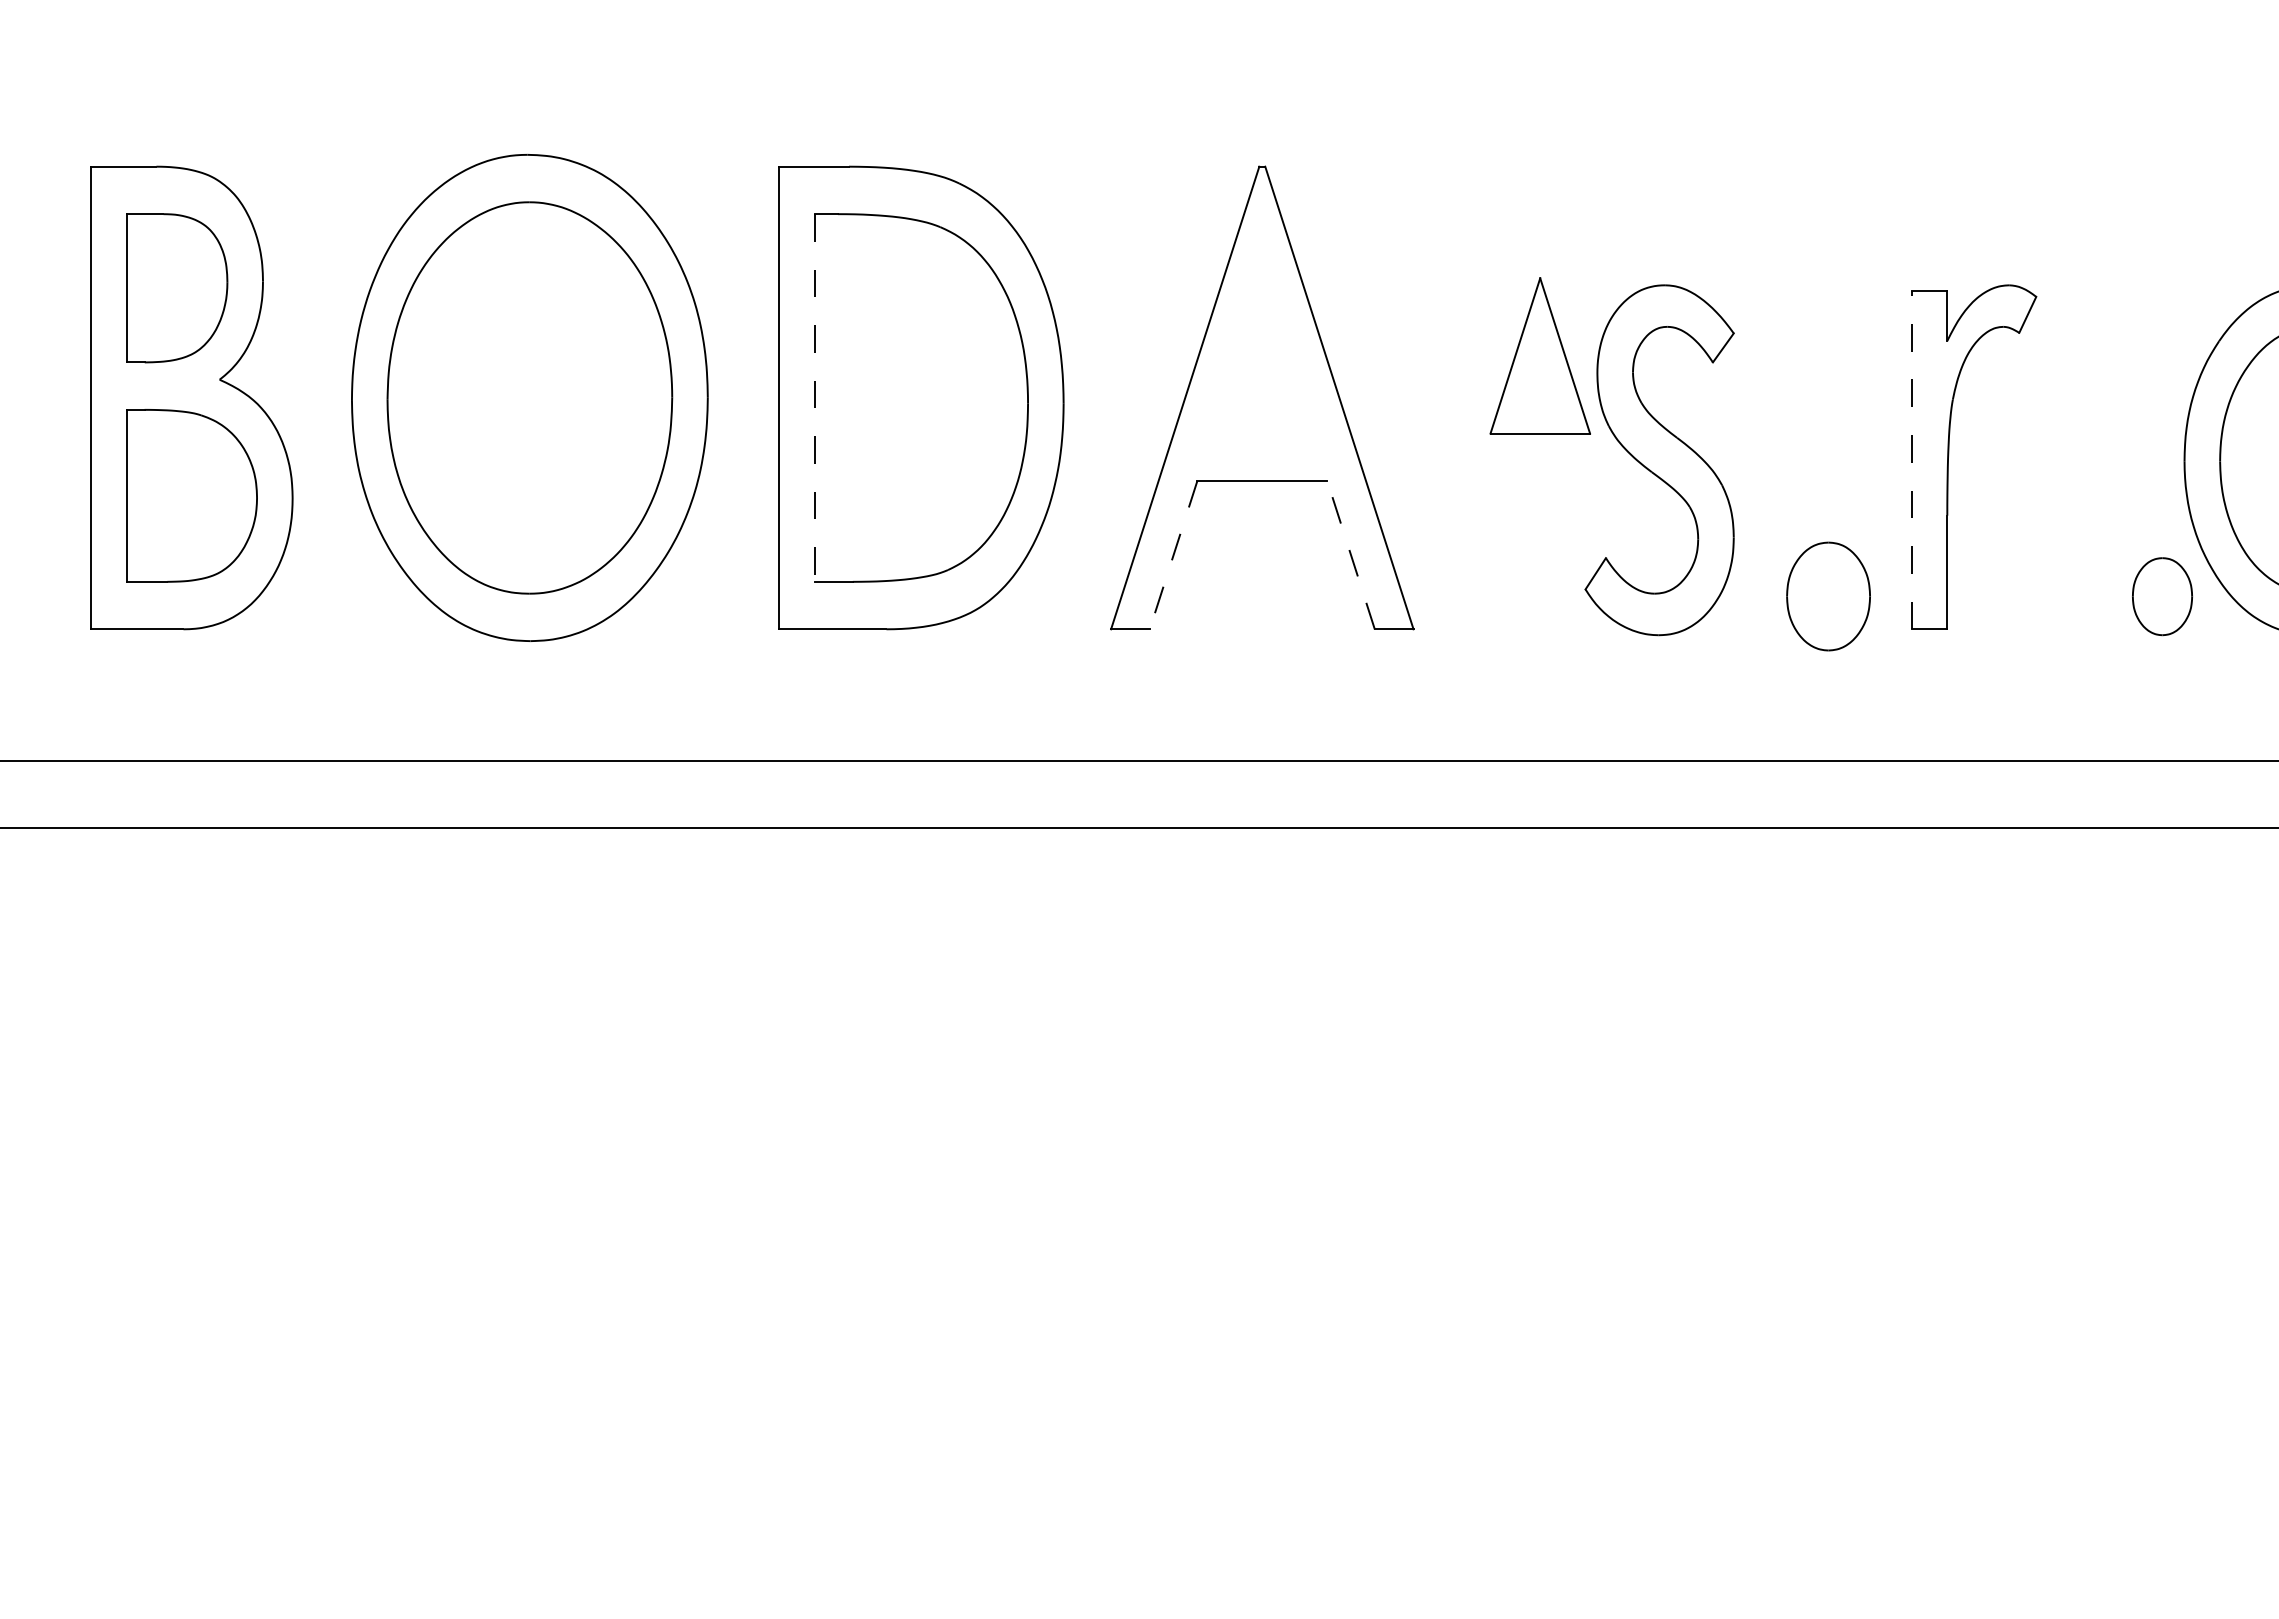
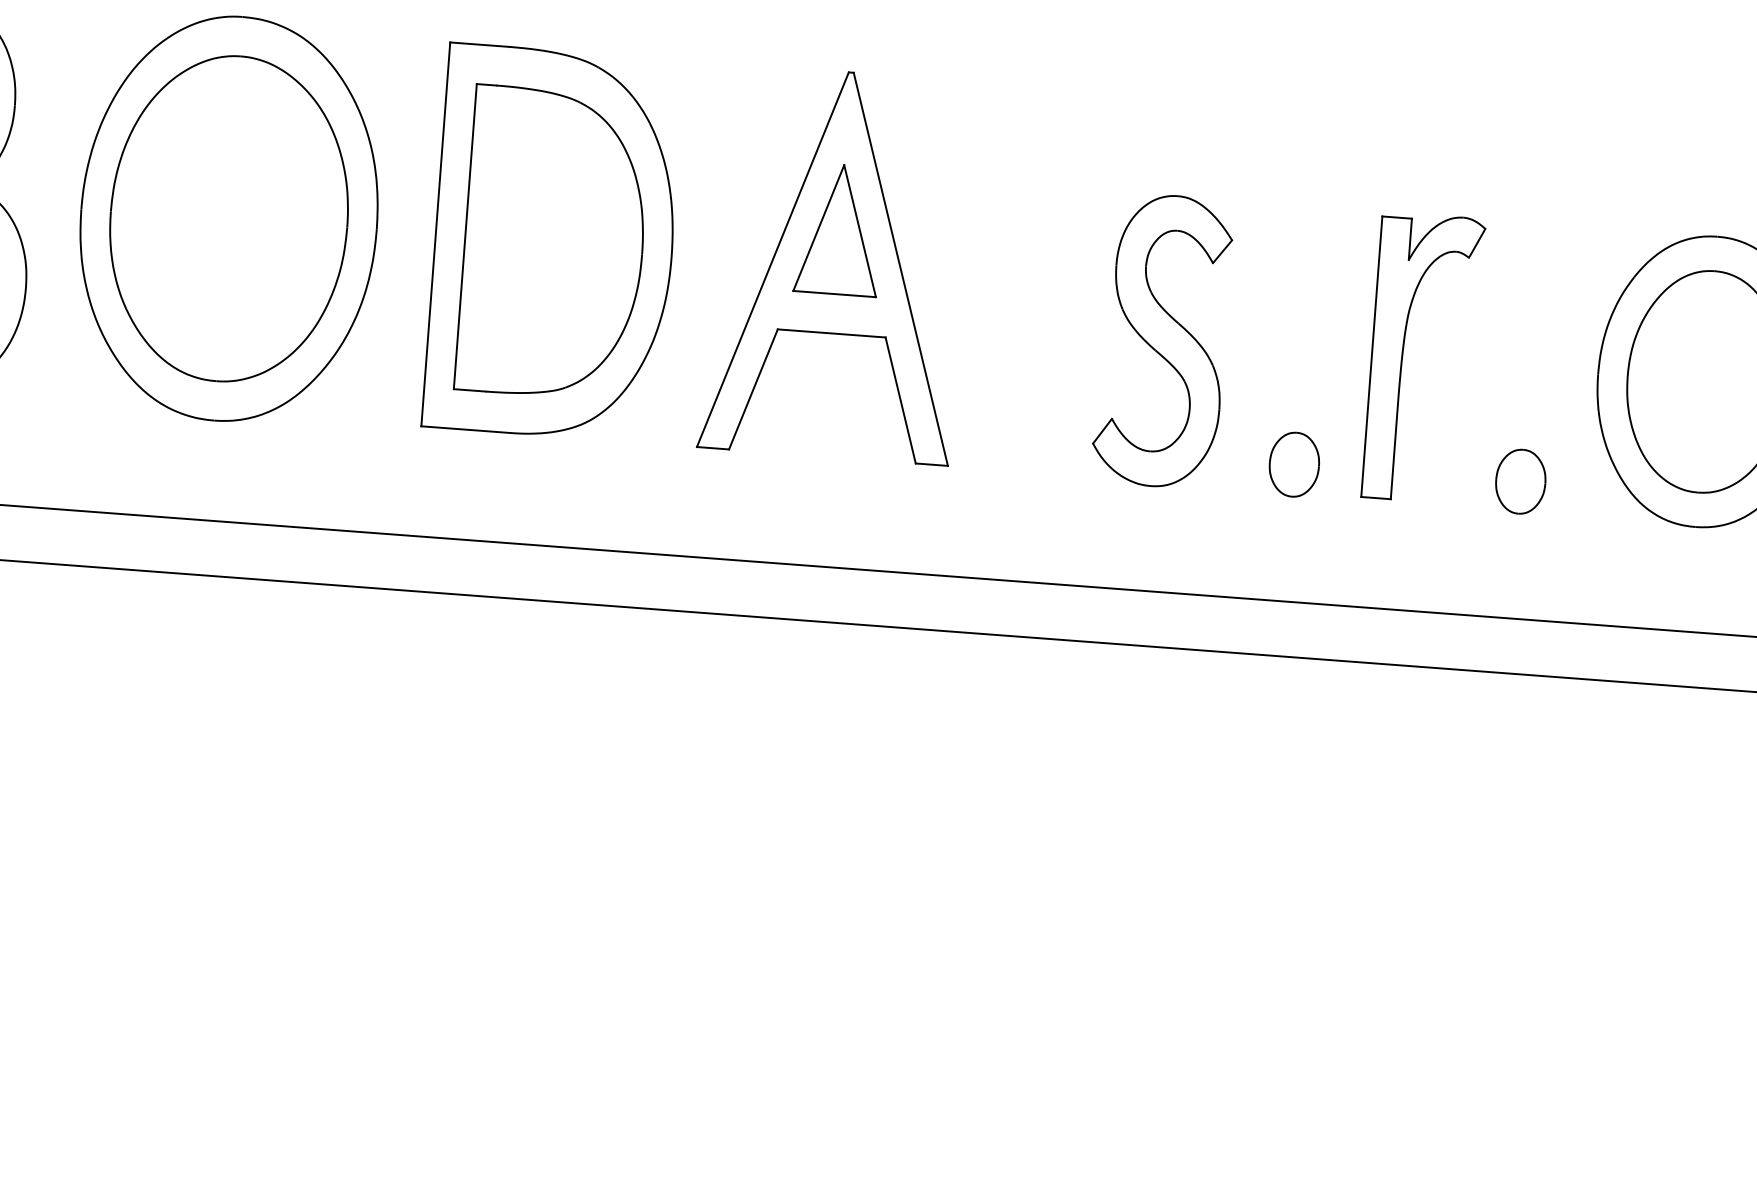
part: (1539, 355) -> (838, 229), moved
line: (814, 398) -> (465, 237), dashed -> solid
line: (1911, 459) -> (1371, 356), dashed -> solid
line: (1173, 555) -> (753, 389), dashed -> solid
line: (1351, 555) -> (901, 400), dashed -> solid
part: (1828, 596) -> (1294, 464), size x0.71
part: (2162, 596) -> (1520, 481), moved

